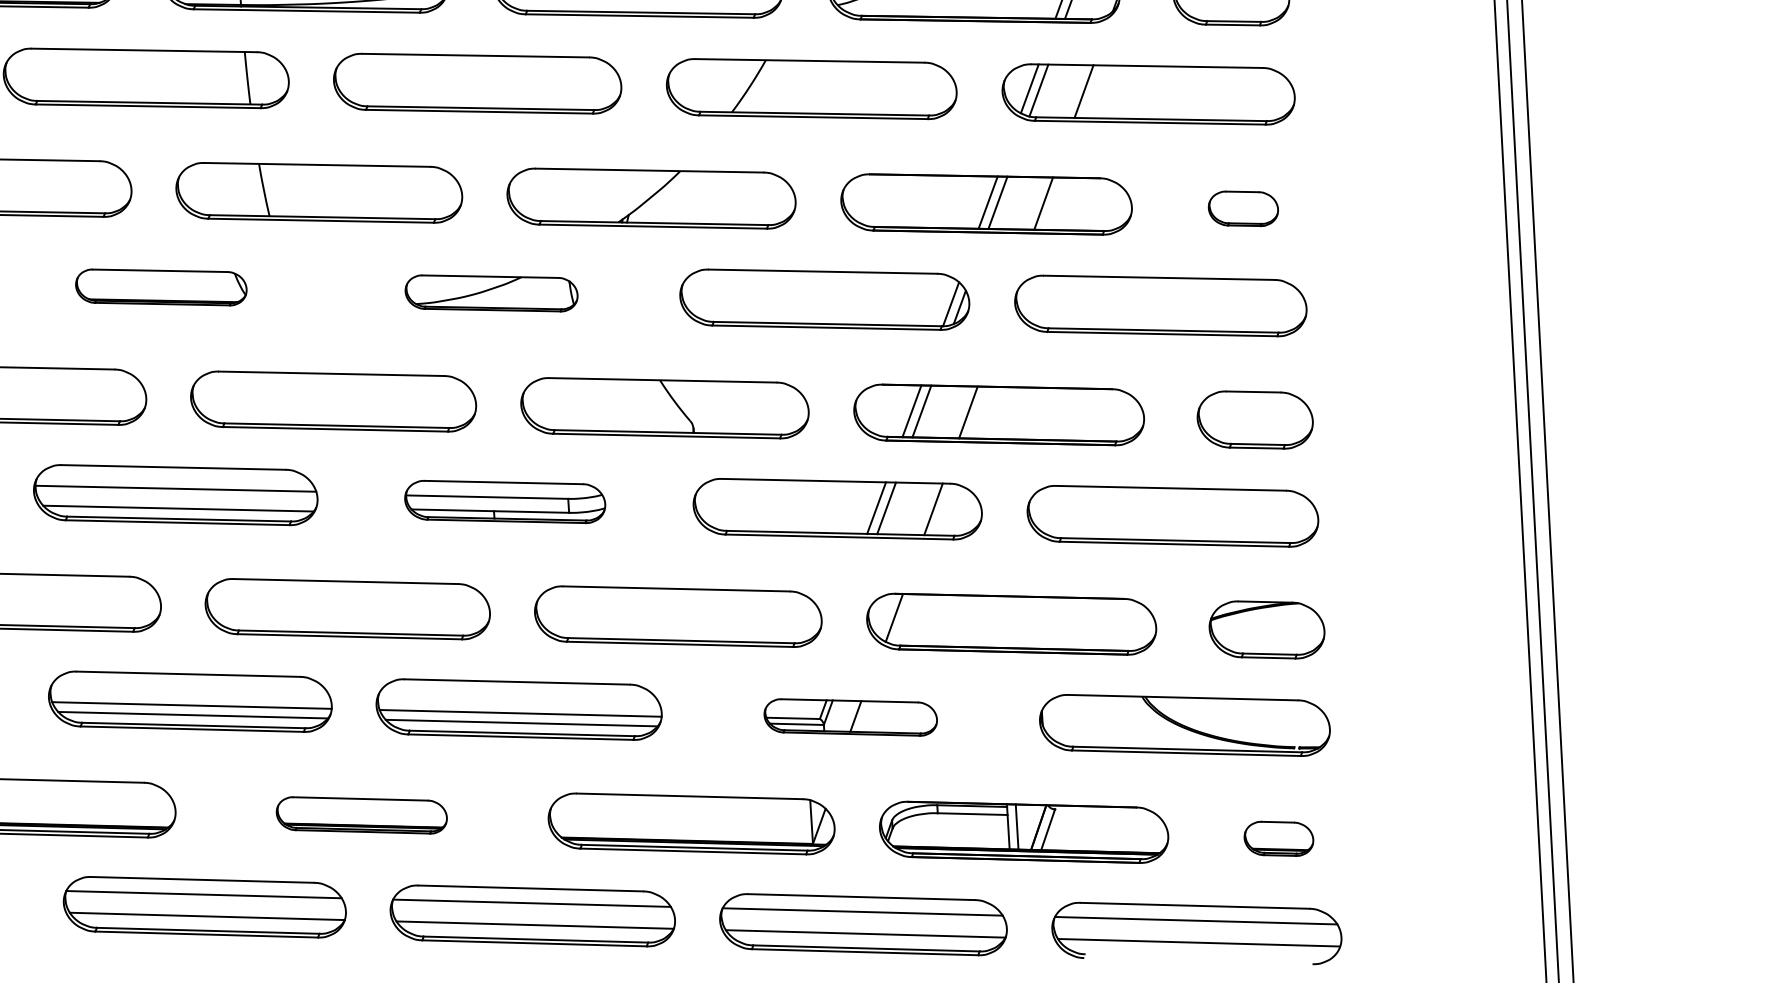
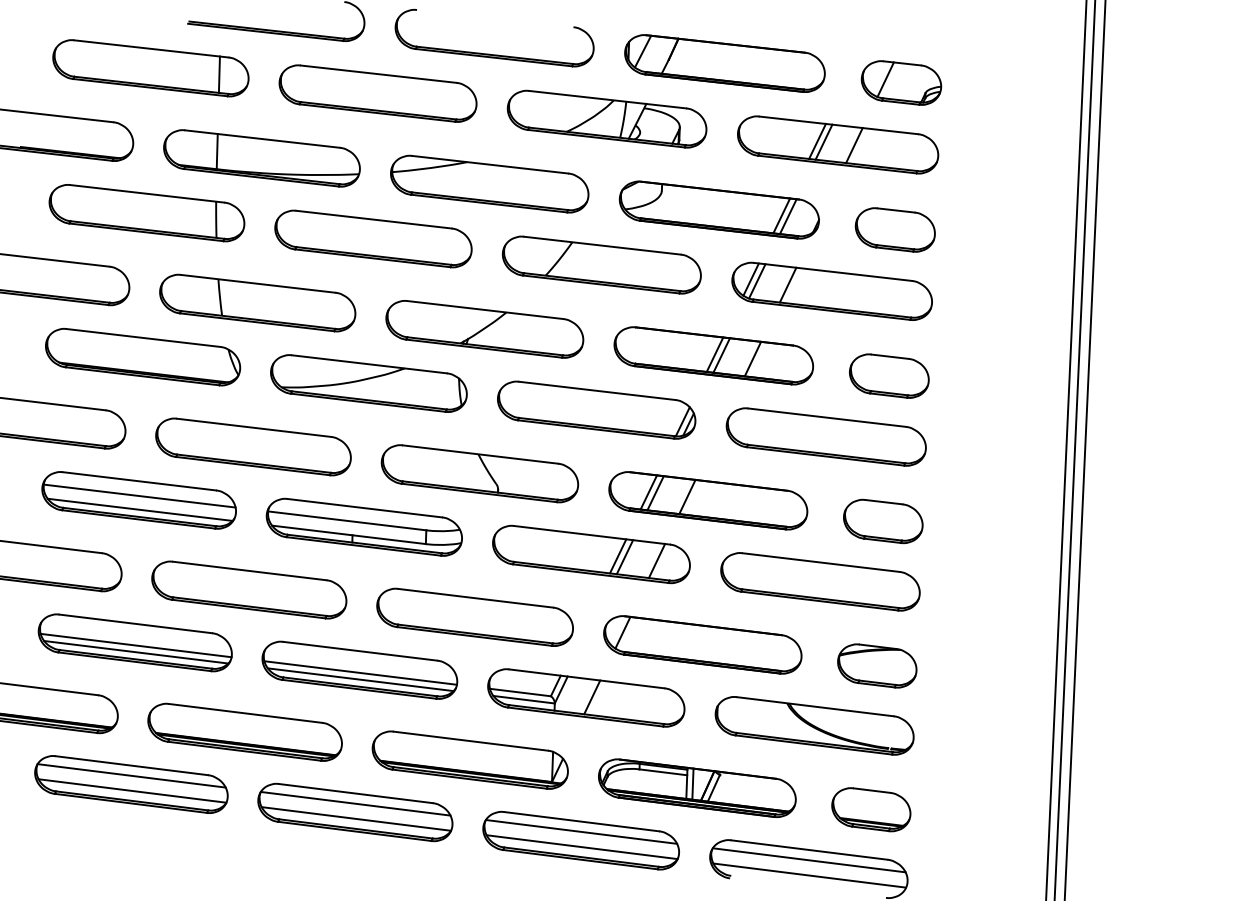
part: (1243, 207) -> (889, 375), size x1.67
part: (161, 287) -> (143, 357), size x1.67
part: (490, 293) -> (368, 383), size x1.67
part: (503, 501) -> (363, 526), size x1.43
part: (850, 716) -> (586, 697), size x1.67
part: (360, 814) -> (244, 731), size x1.67
part: (1279, 838) -> (871, 809), size x1.67

